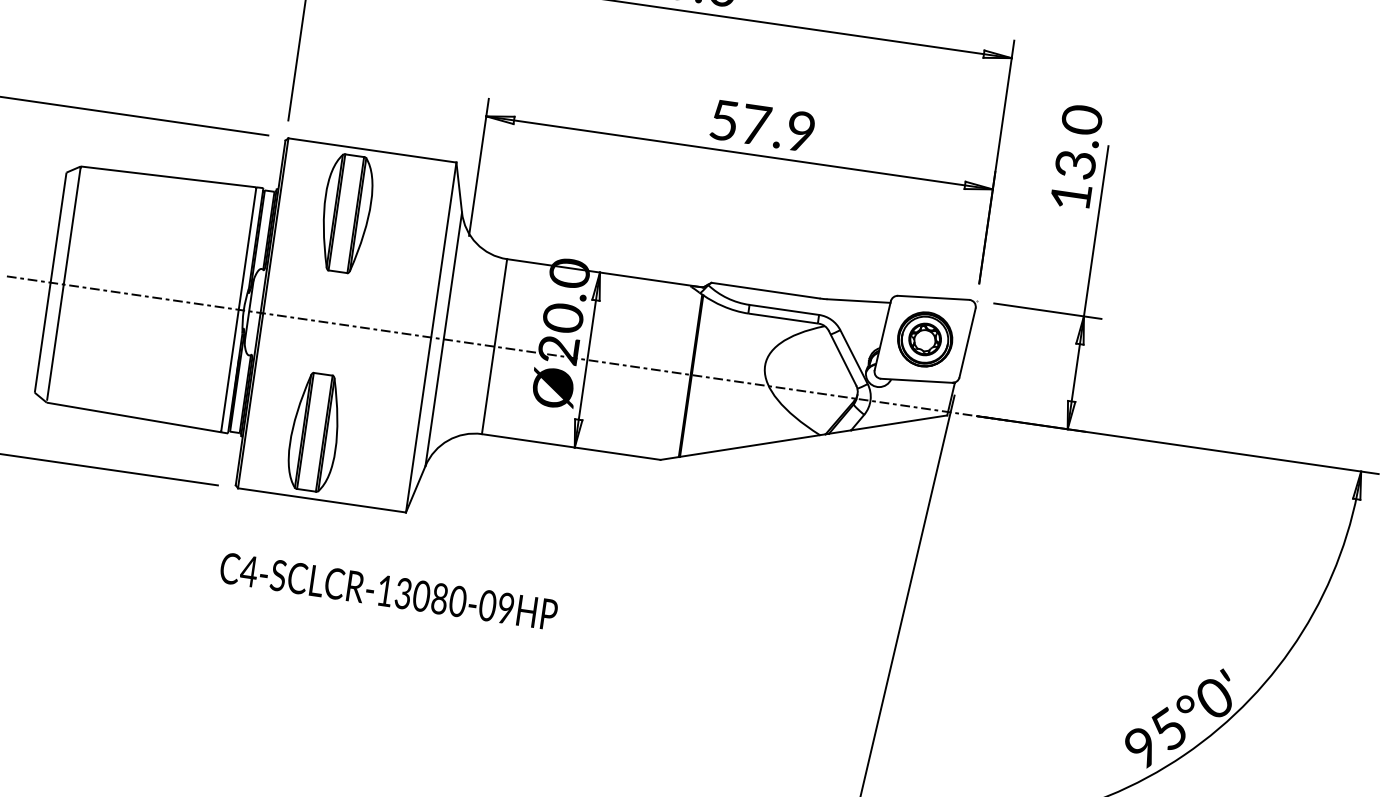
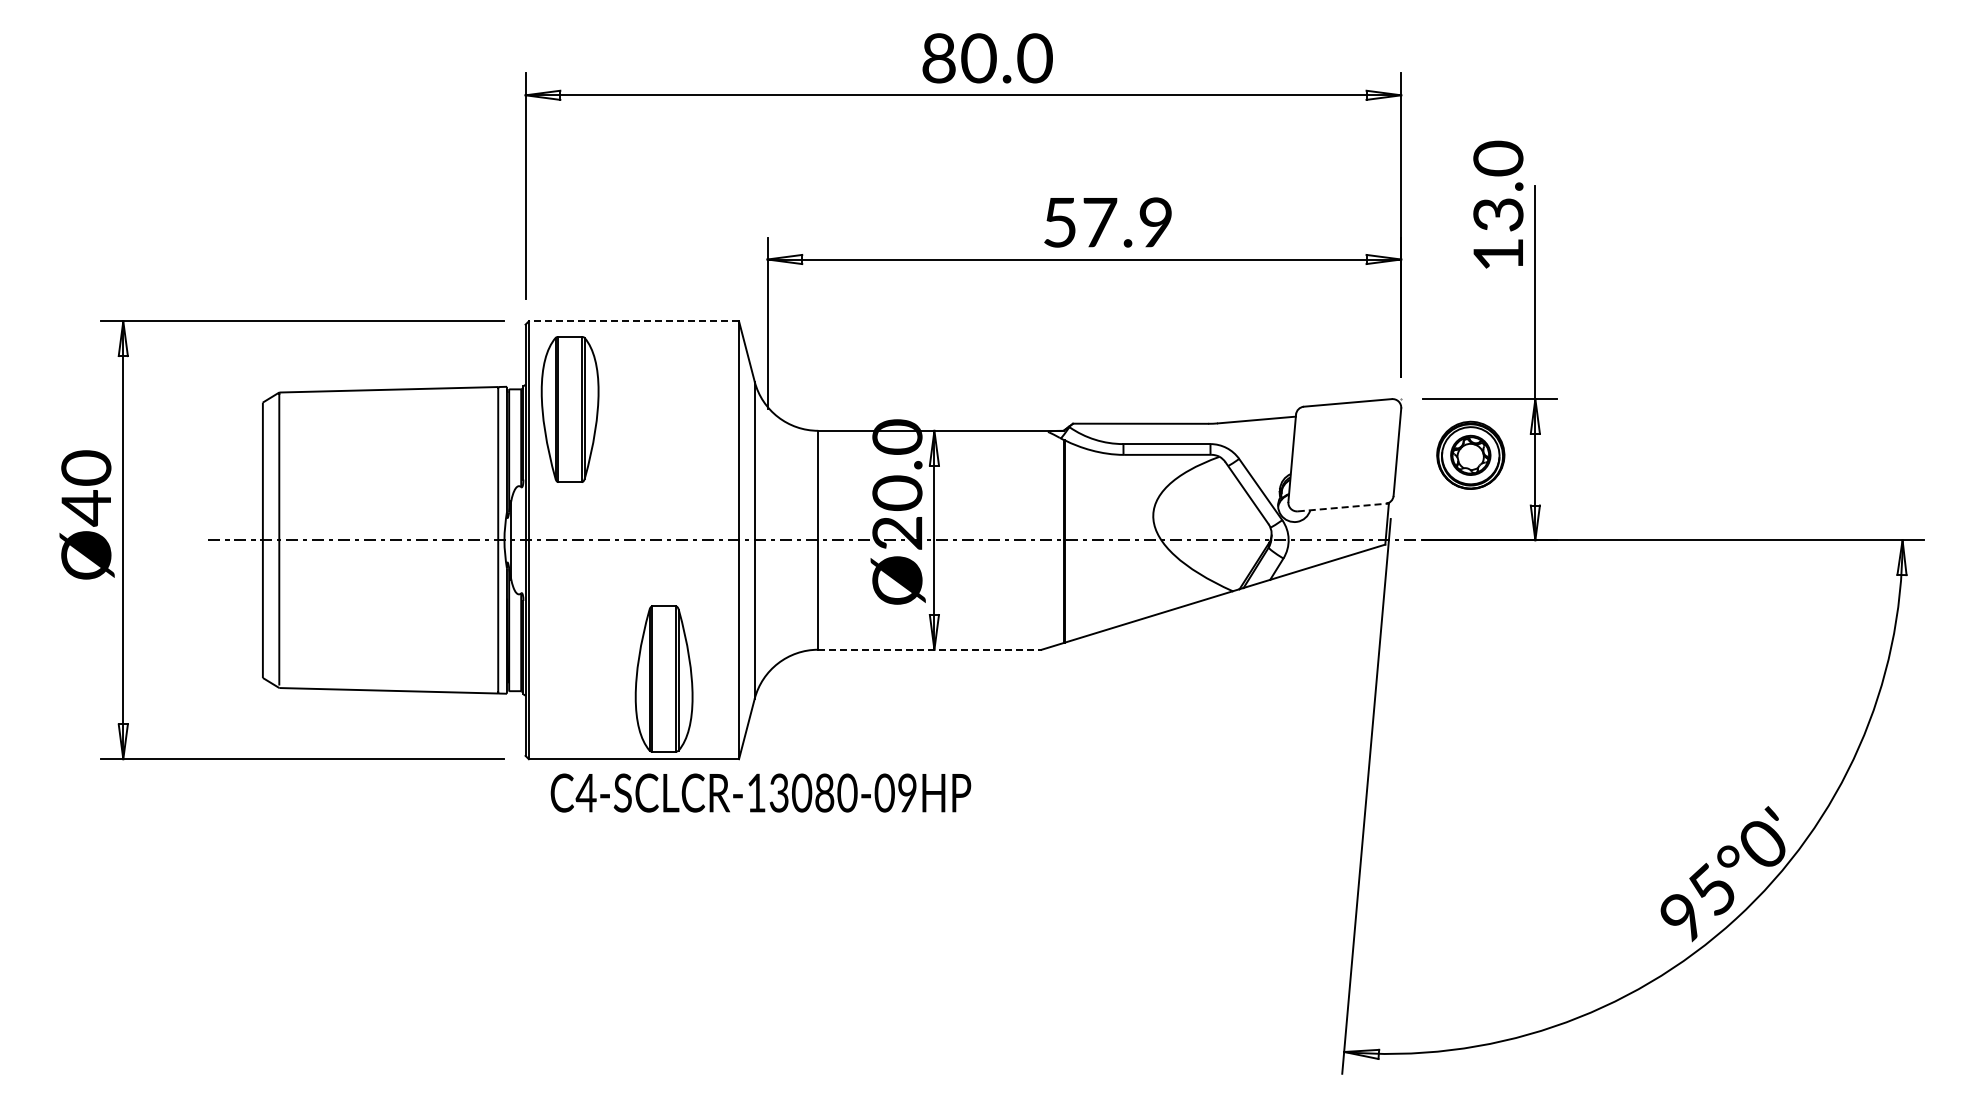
line: (372, 150) -> (633, 321), solid -> dashed
part: (345, 213) -> (569, 409), moved
part: (925, 338) -> (1470, 454), moved
line: (917, 380) -> (1342, 507), solid -> dashed
part: (314, 431) -> (663, 678), moved
line: (571, 446) -> (930, 649), solid -> dashed
text: (388, 591) -> (760, 792), moved

